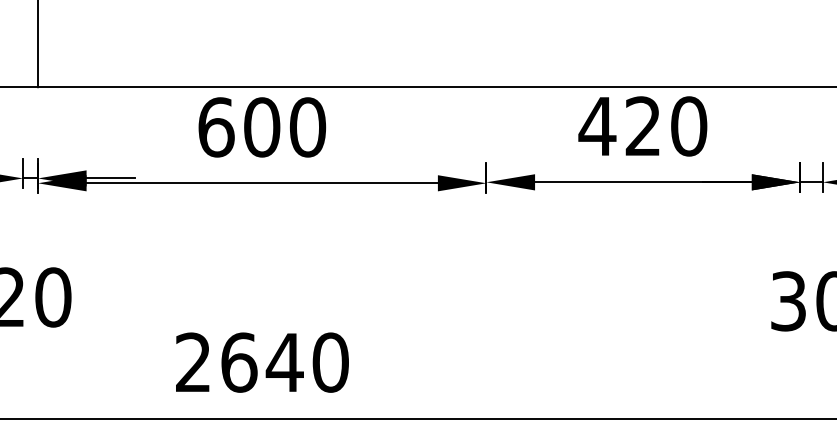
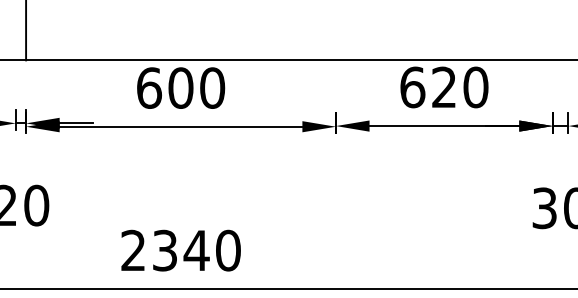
text: (597, 126) -> (412, 87), 420 -> 620
text: (239, 362) -> (165, 250), 2640 -> 2340

